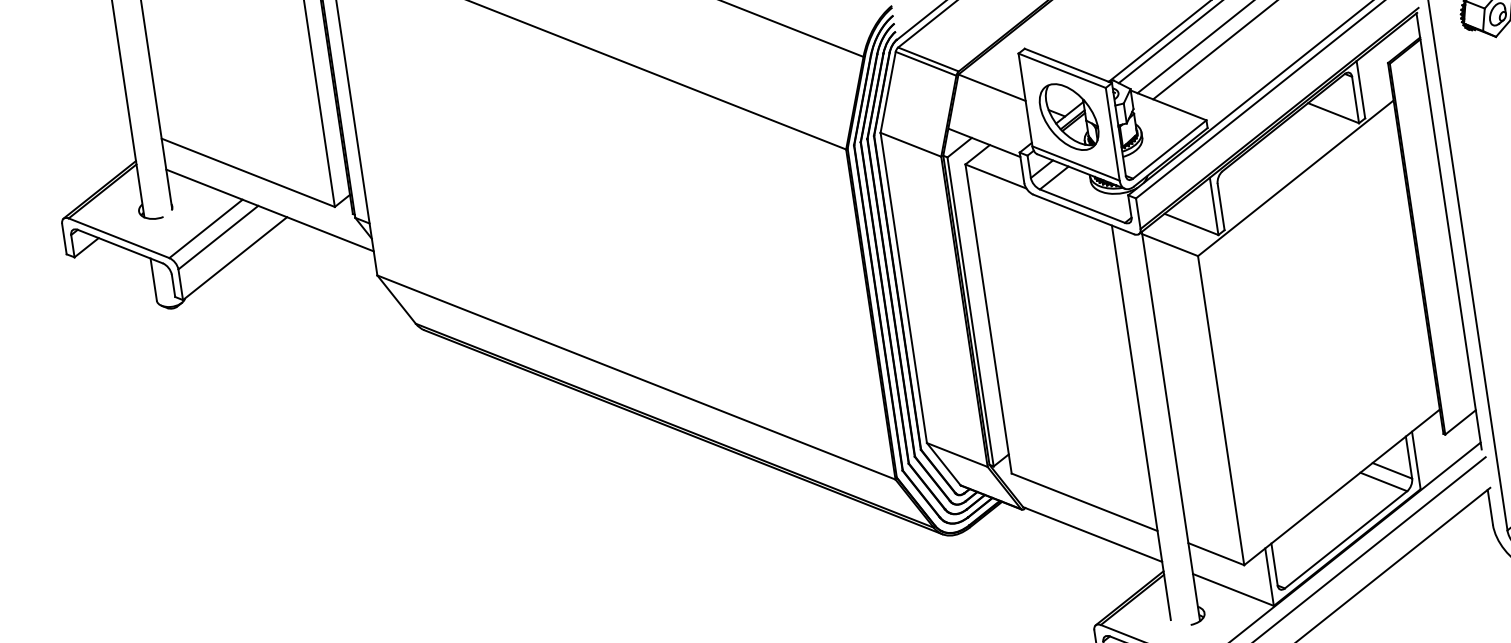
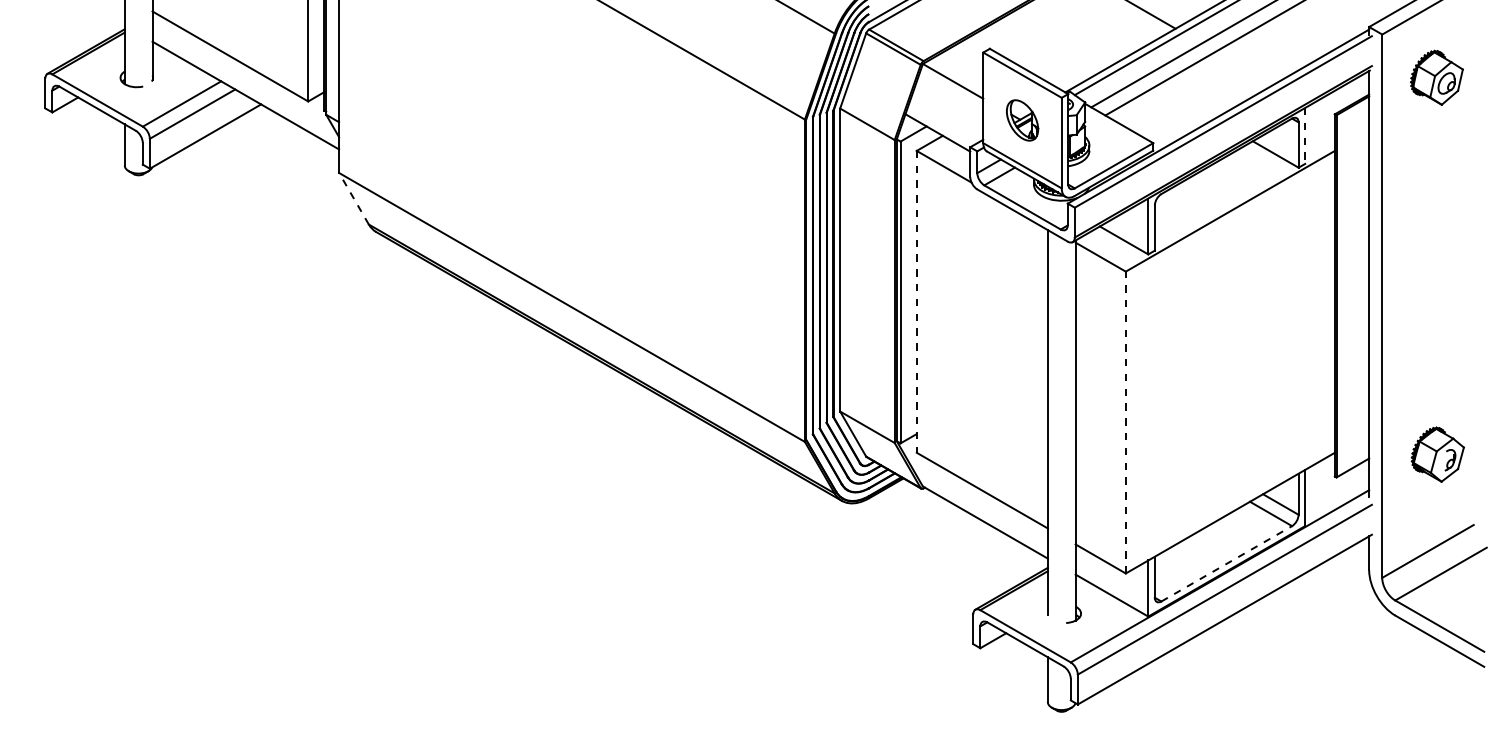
line: (1361, 89) -> (1305, 135), solid -> dashed
part: (1069, 117) -> (1022, 120), size x0.6
line: (396, 299) -> (353, 198), solid -> dashed
line: (988, 318) -> (916, 301), solid -> dashed
line: (1220, 410) -> (1125, 422), solid -> dashed
line: (1346, 539) -> (1227, 563), solid -> dashed

